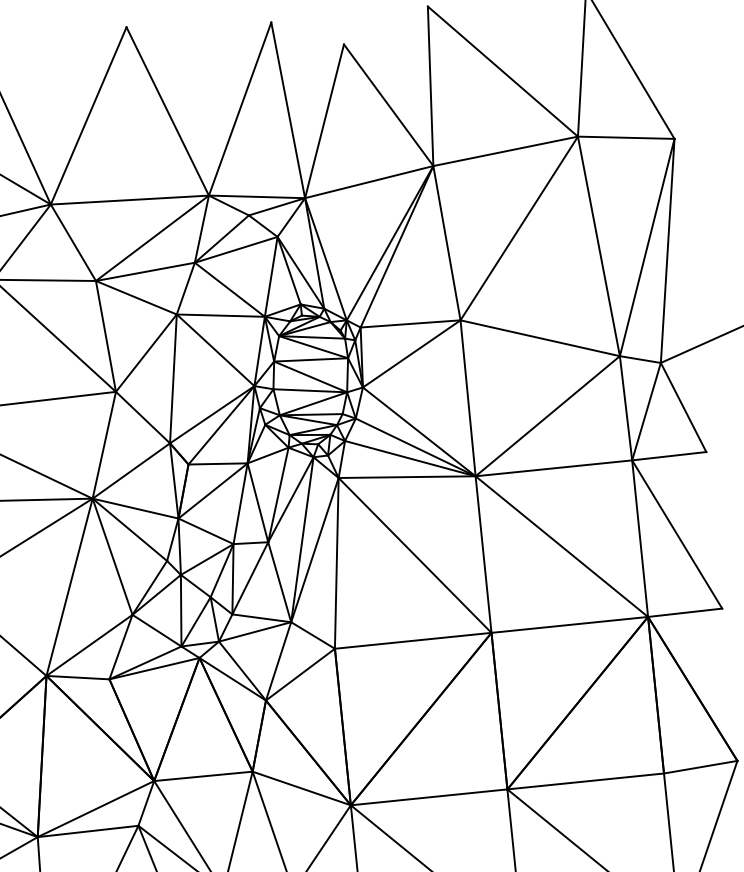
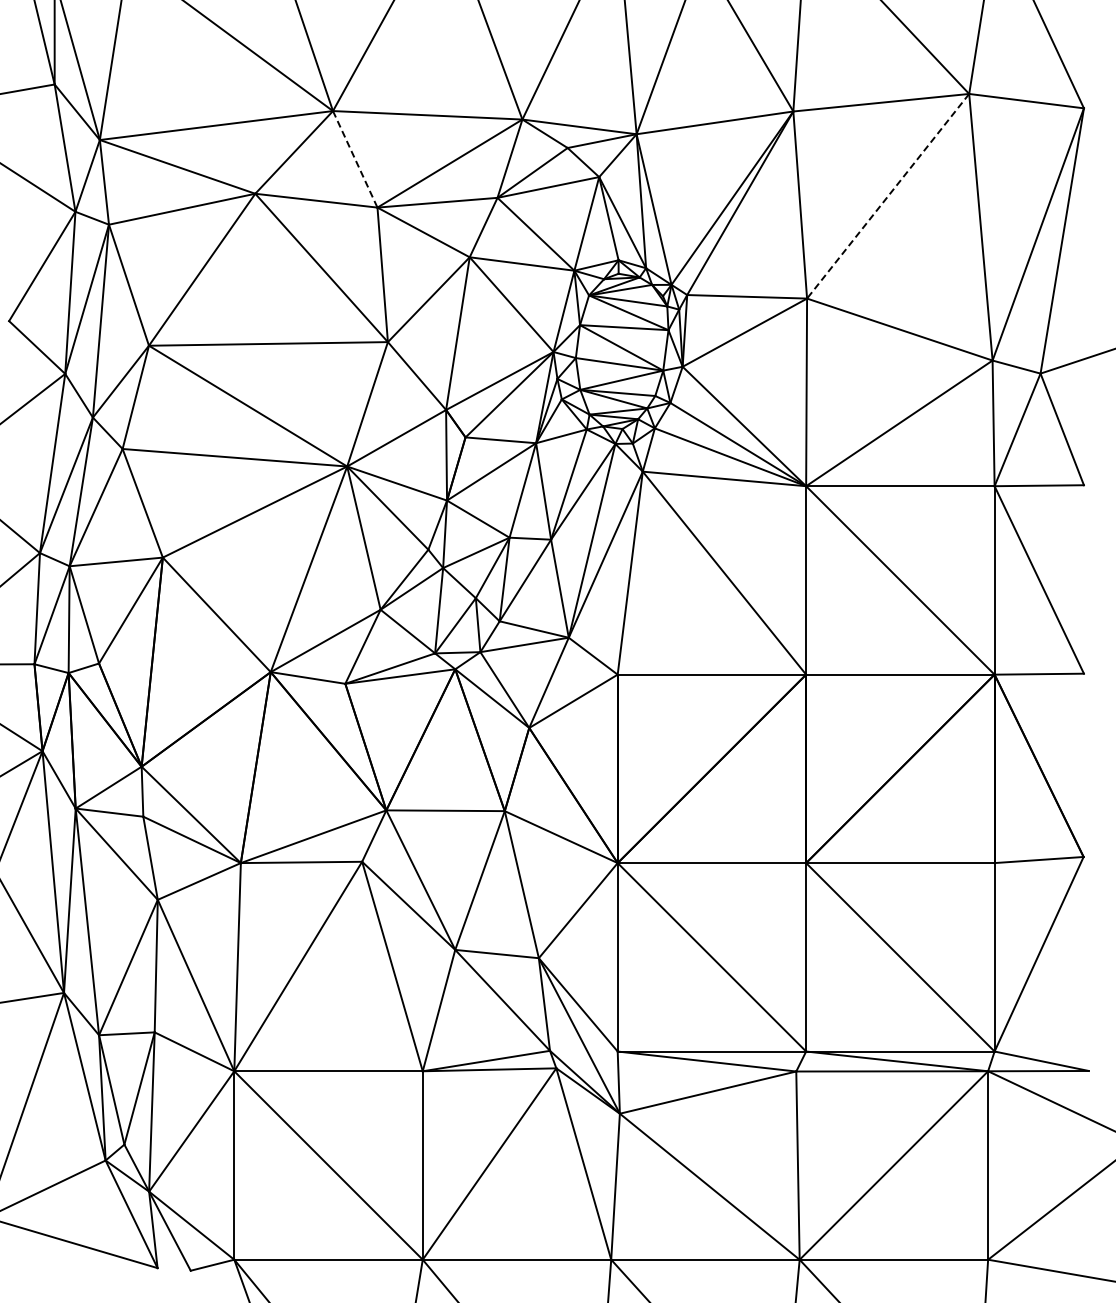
line: (519, 228) -> (888, 196), solid -> dashed
line: (73, 242) -> (355, 159), solid -> dashed

